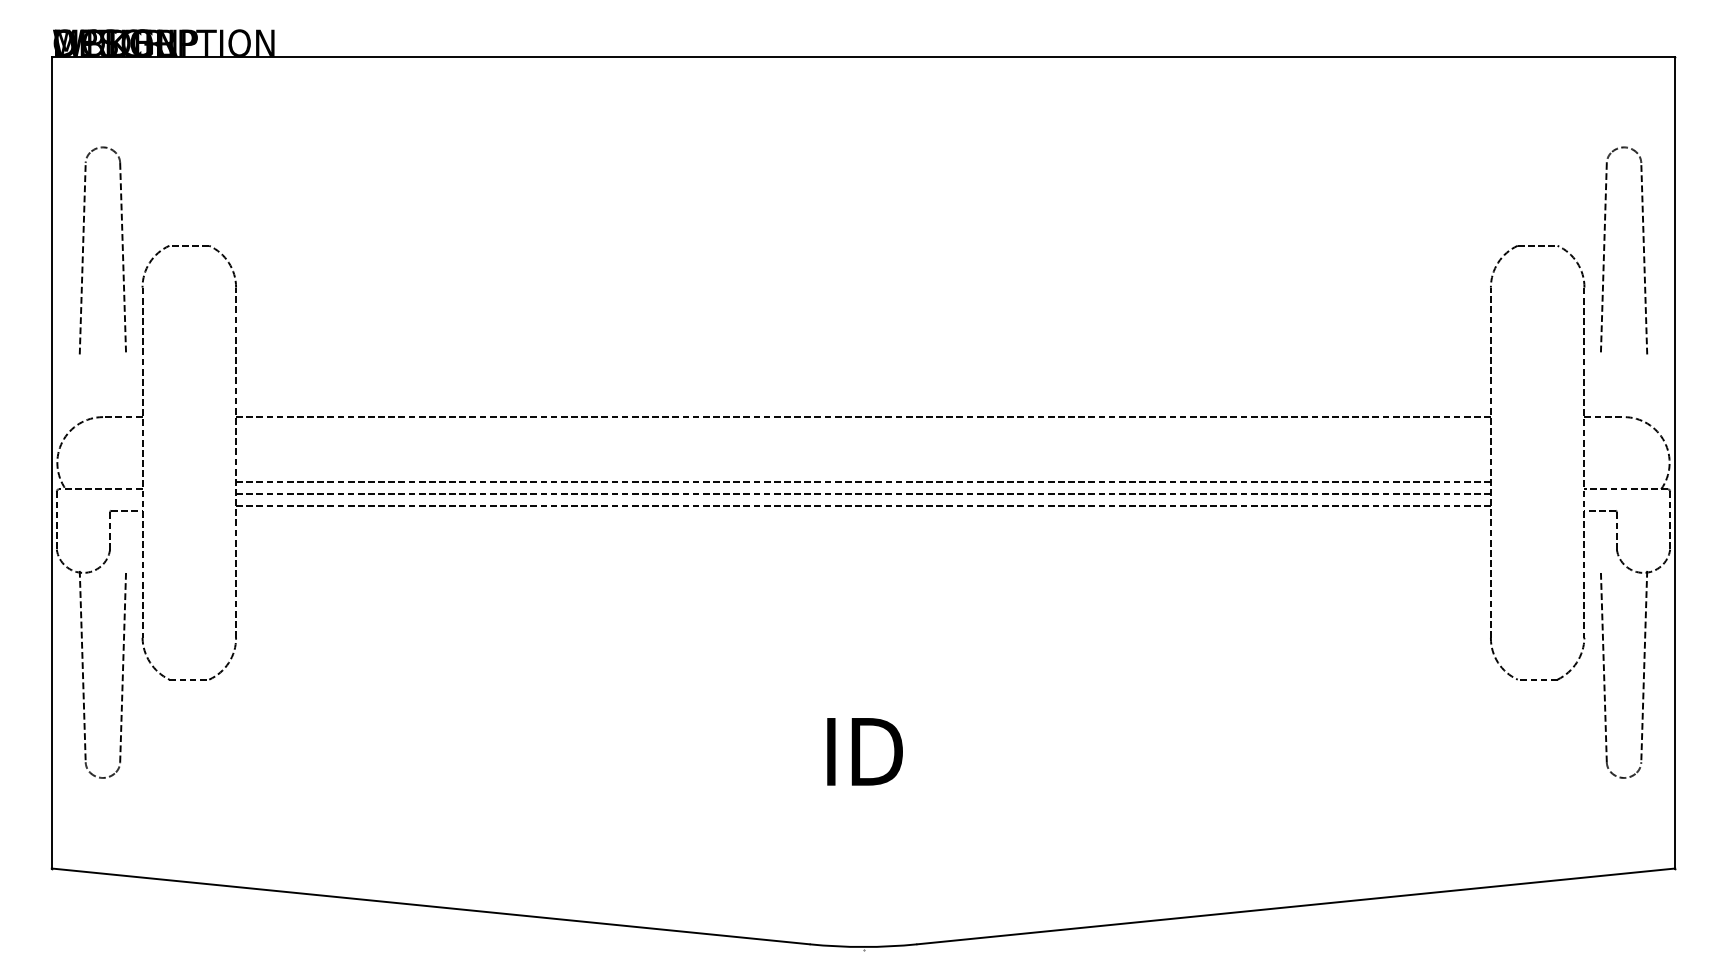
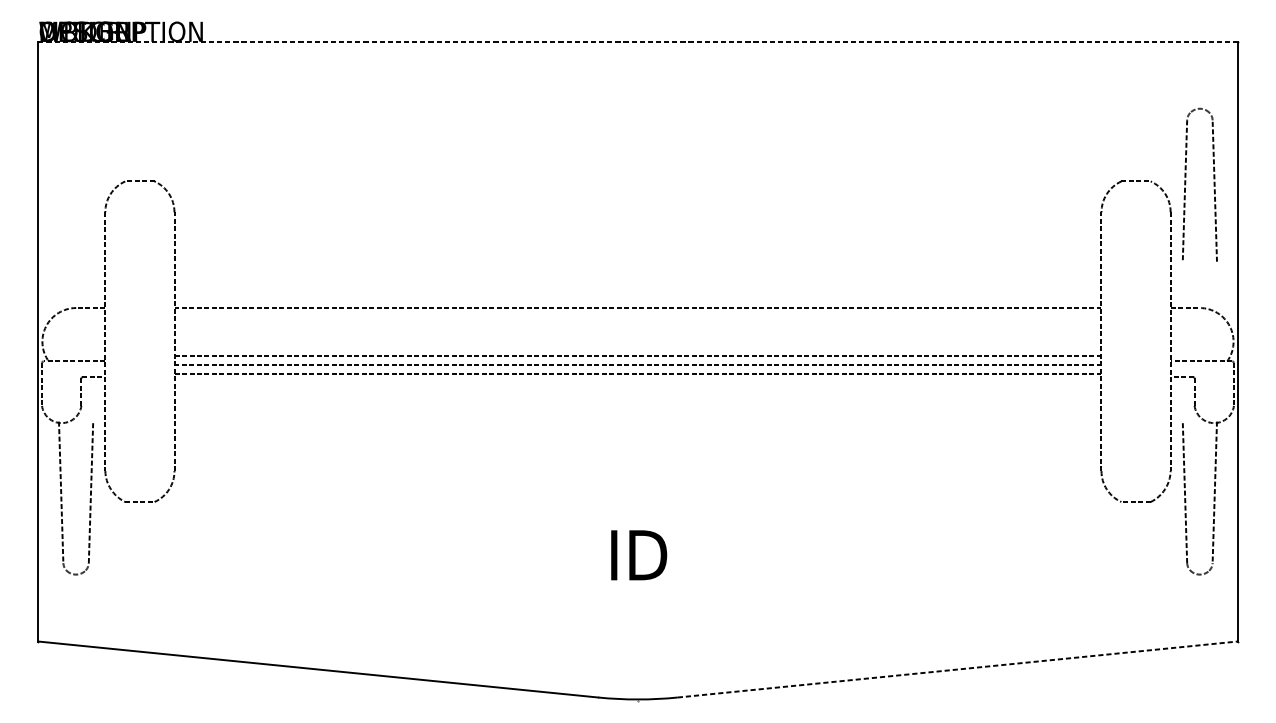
line: (863, 56) -> (638, 41), solid -> dashed
part: (83, 250) -> (61, 184), removed
line: (1296, 906) -> (957, 669), solid -> dashed

